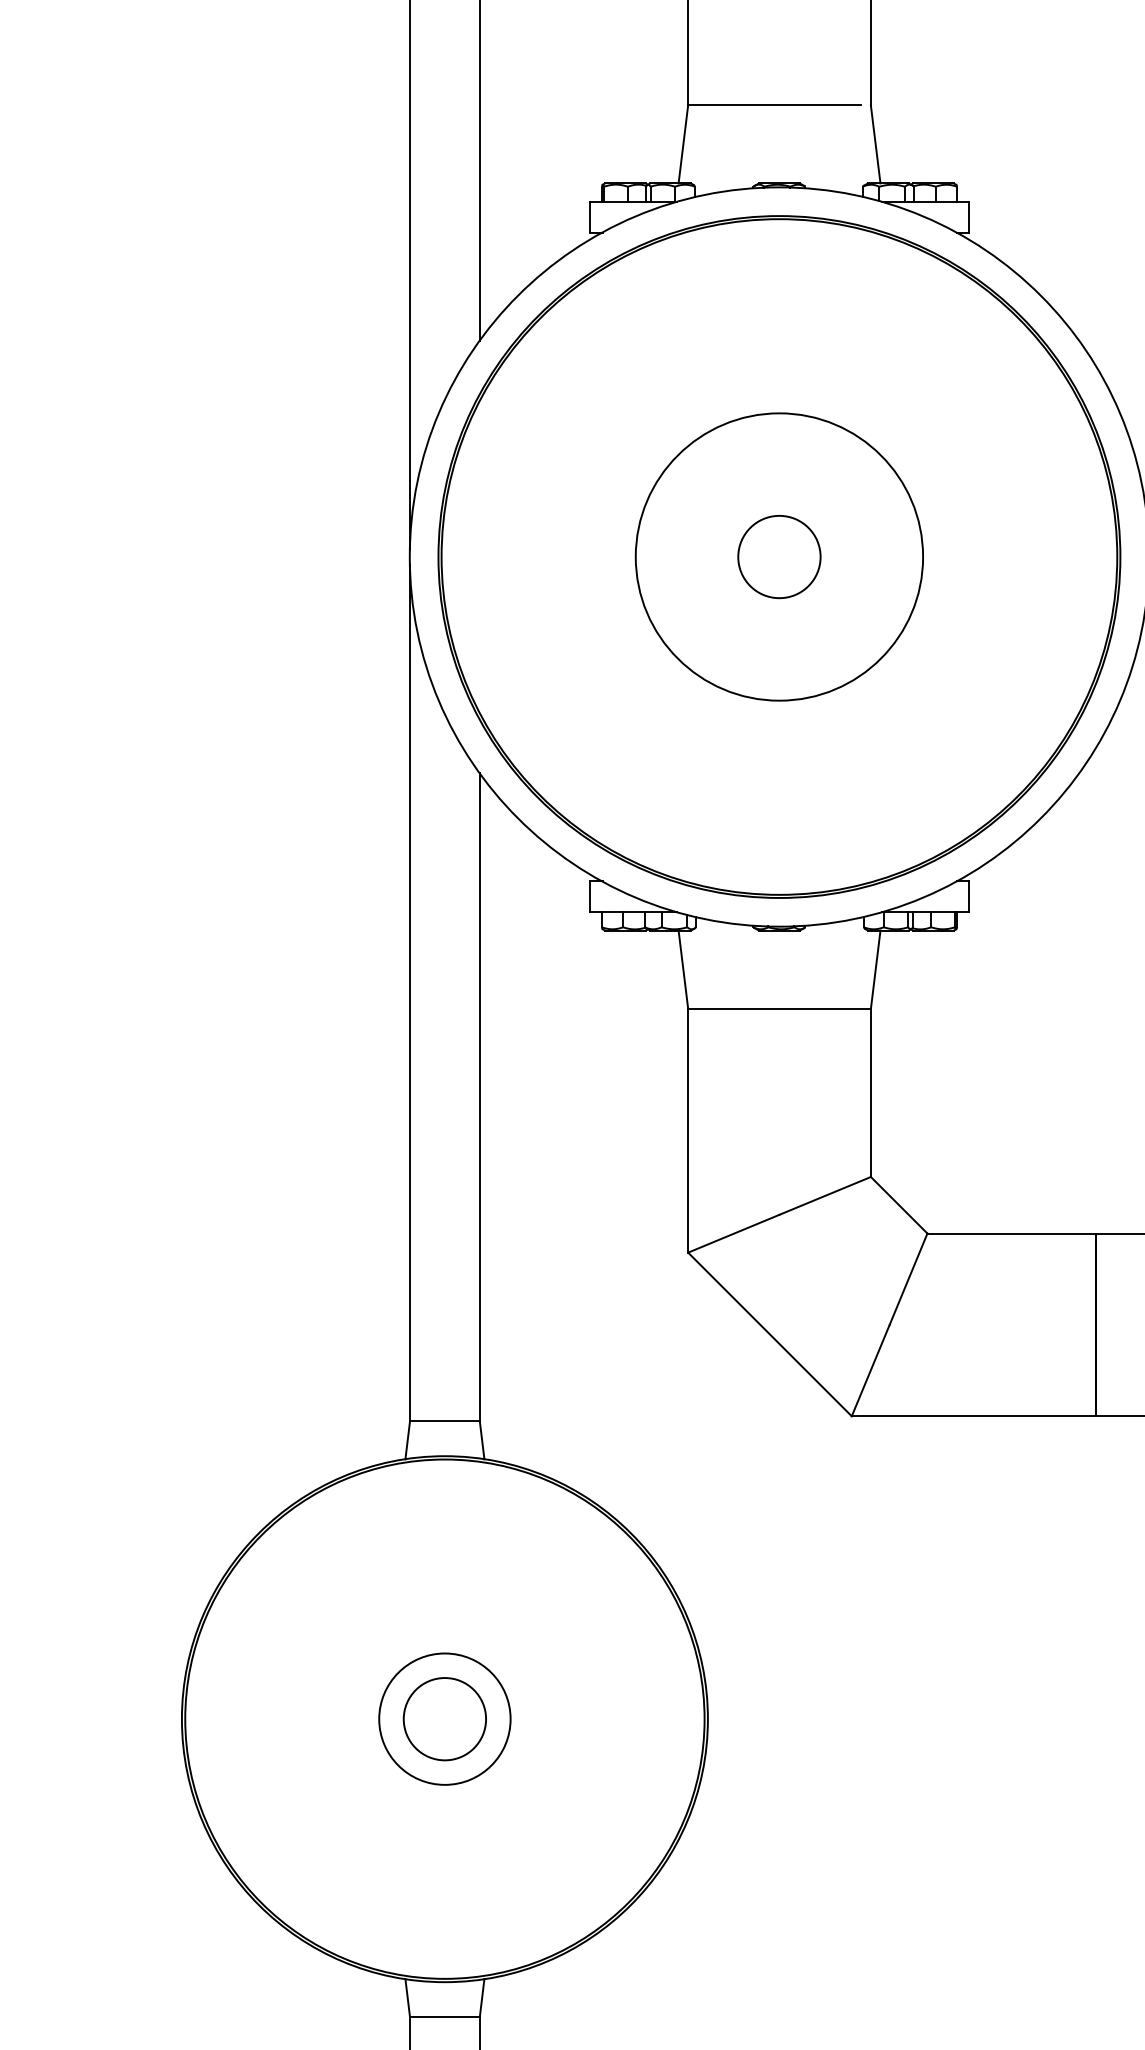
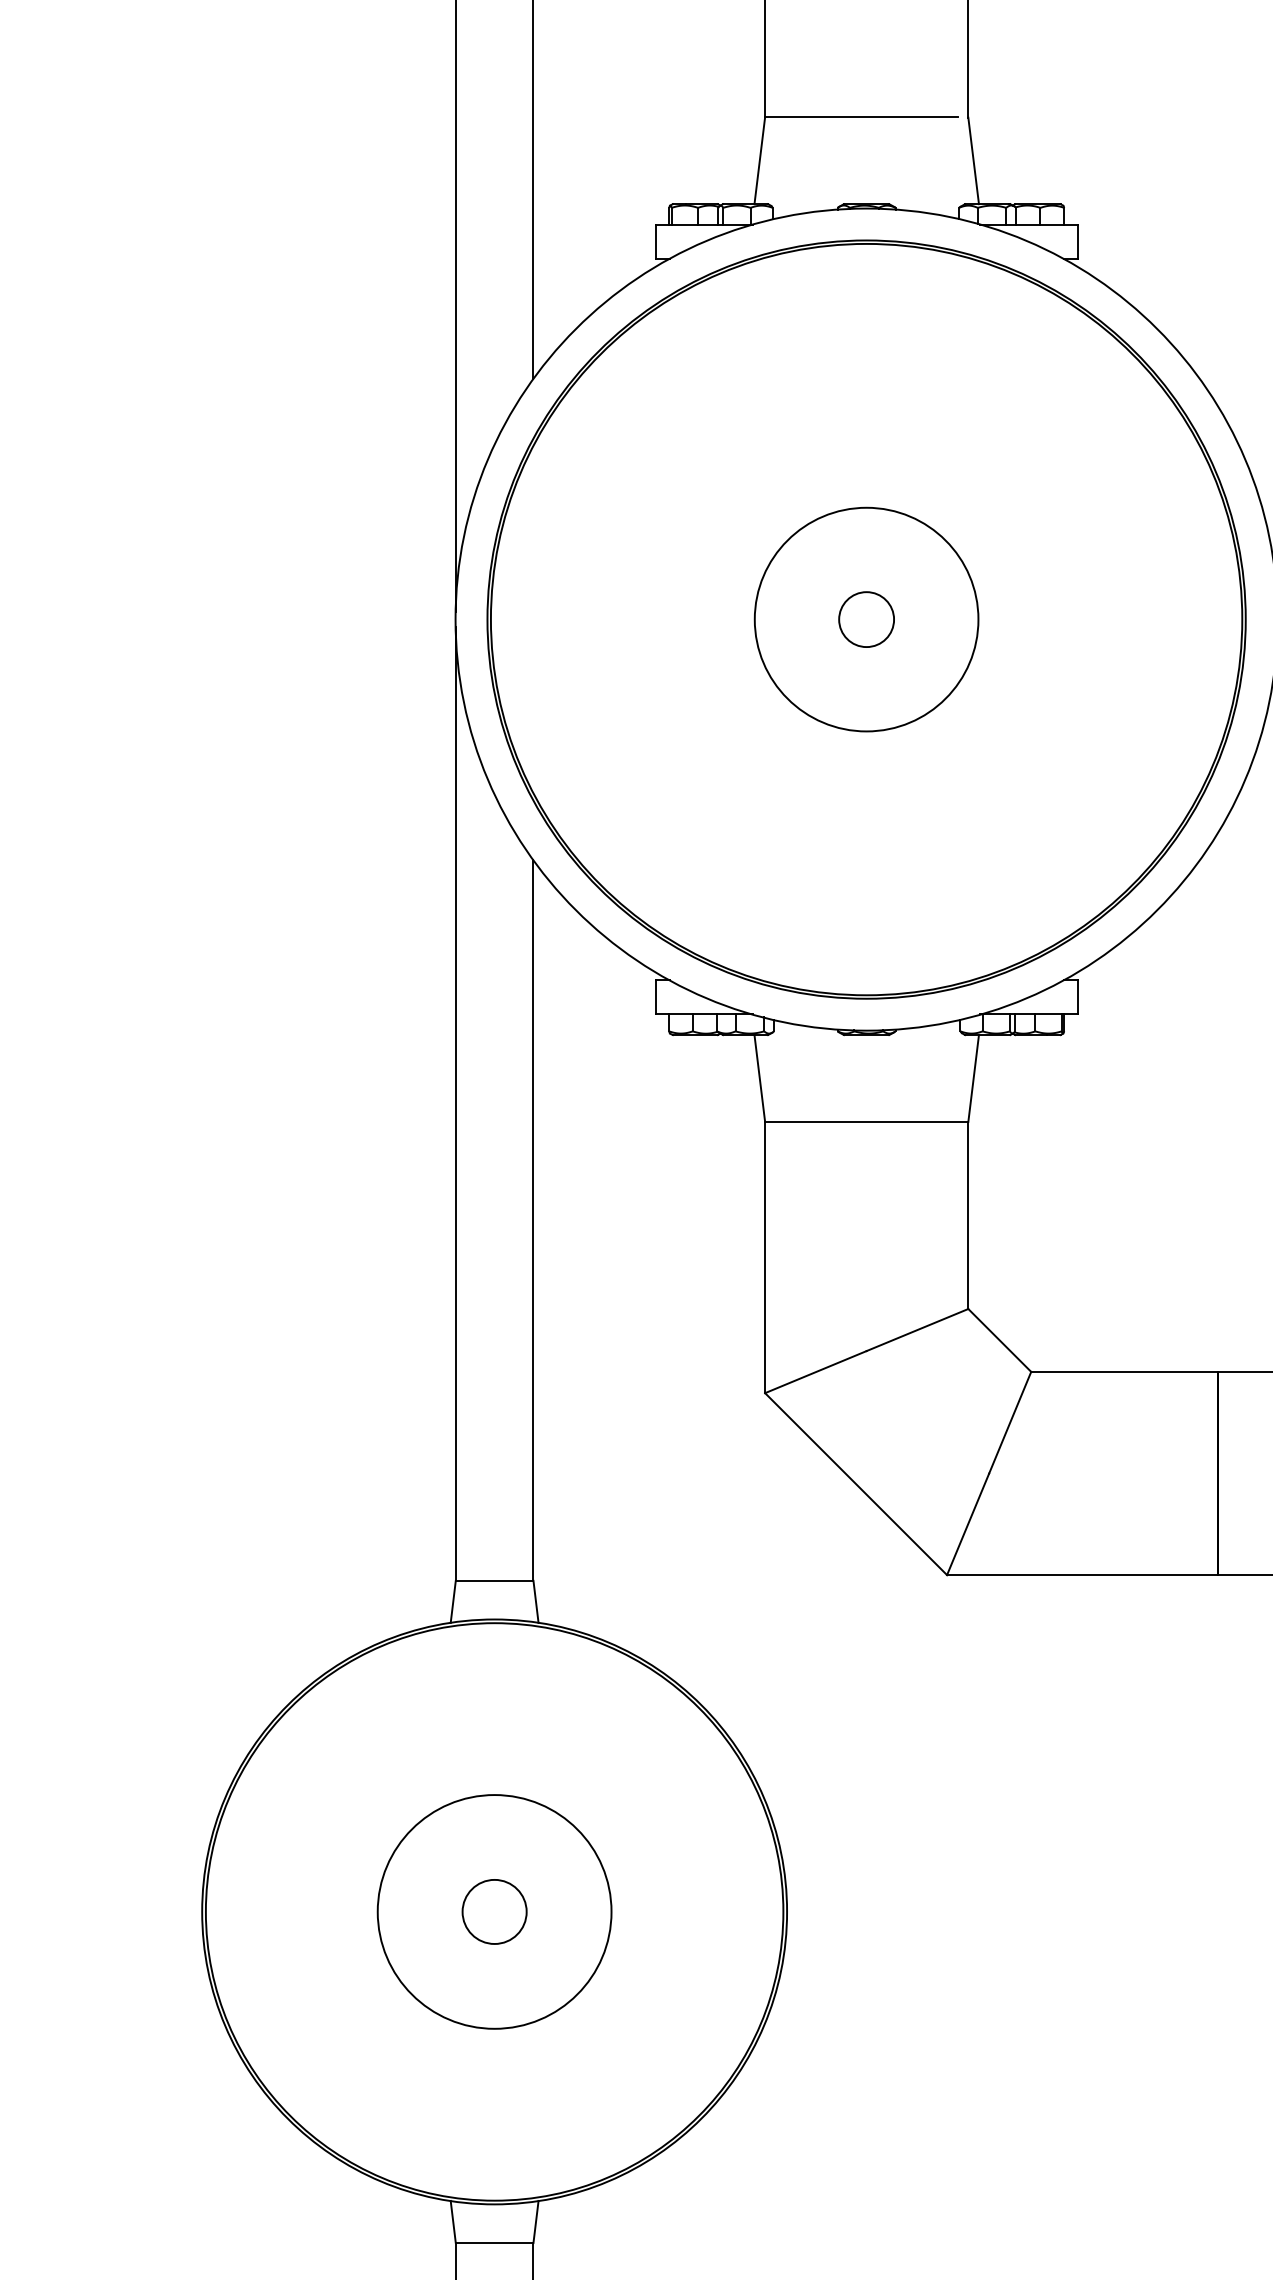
circle: (779, 556) -> (866, 619), size x0.6
circle: (779, 556) -> (866, 619), size x0.7
circle: (444, 1718) -> (494, 1911), size x1.6
circle: (444, 1719) -> (494, 1912), size x0.7

